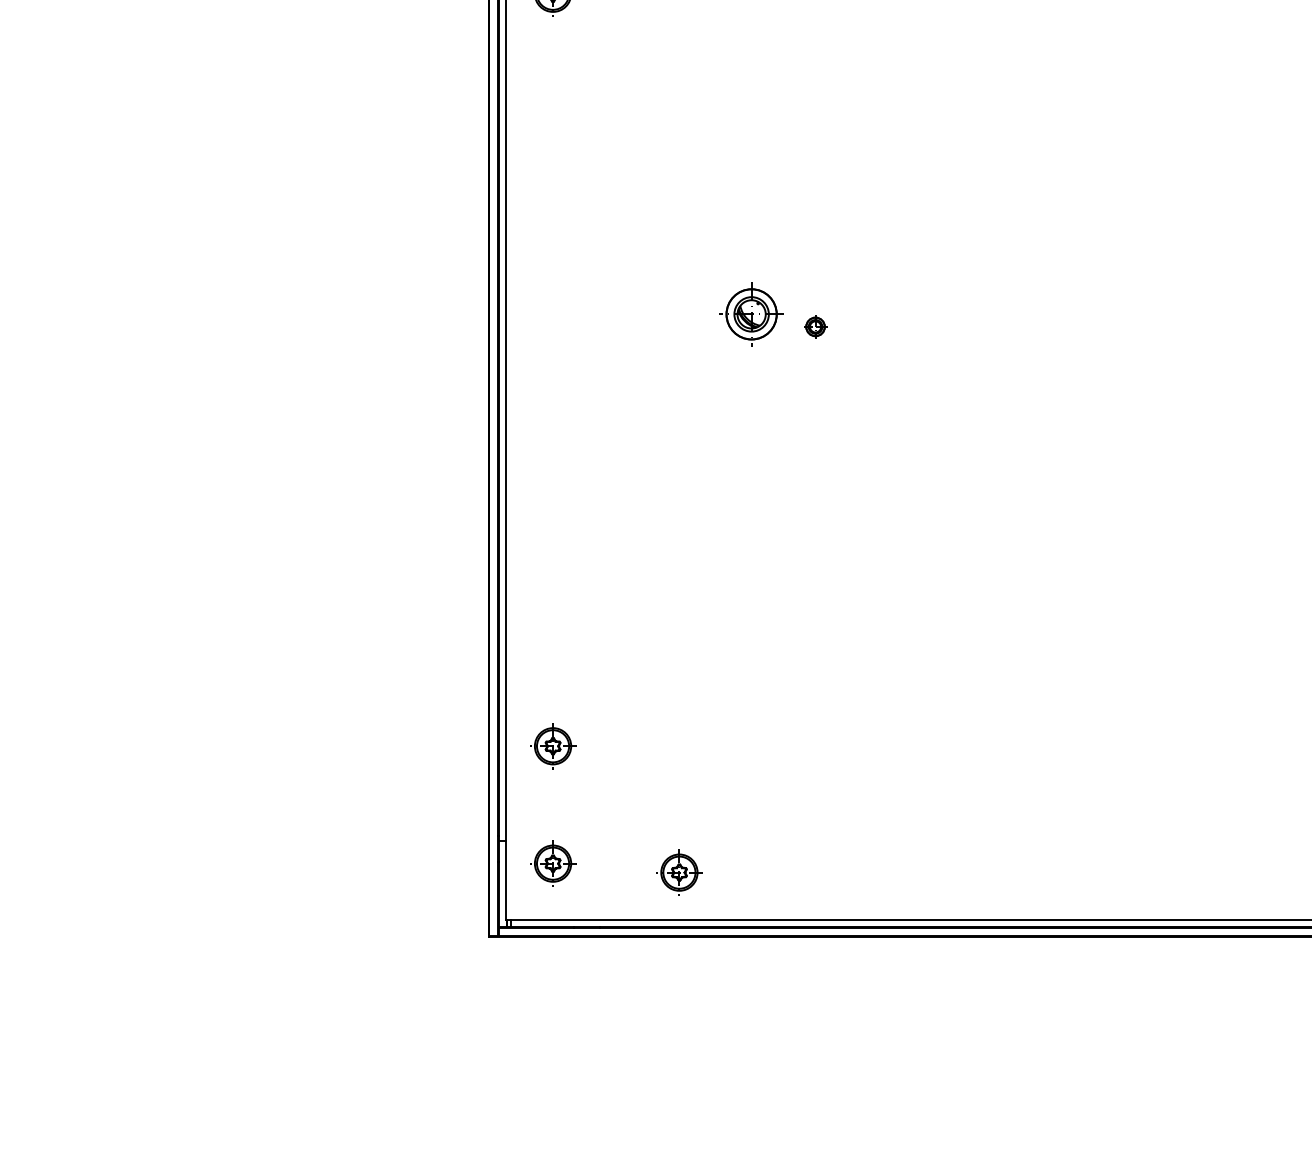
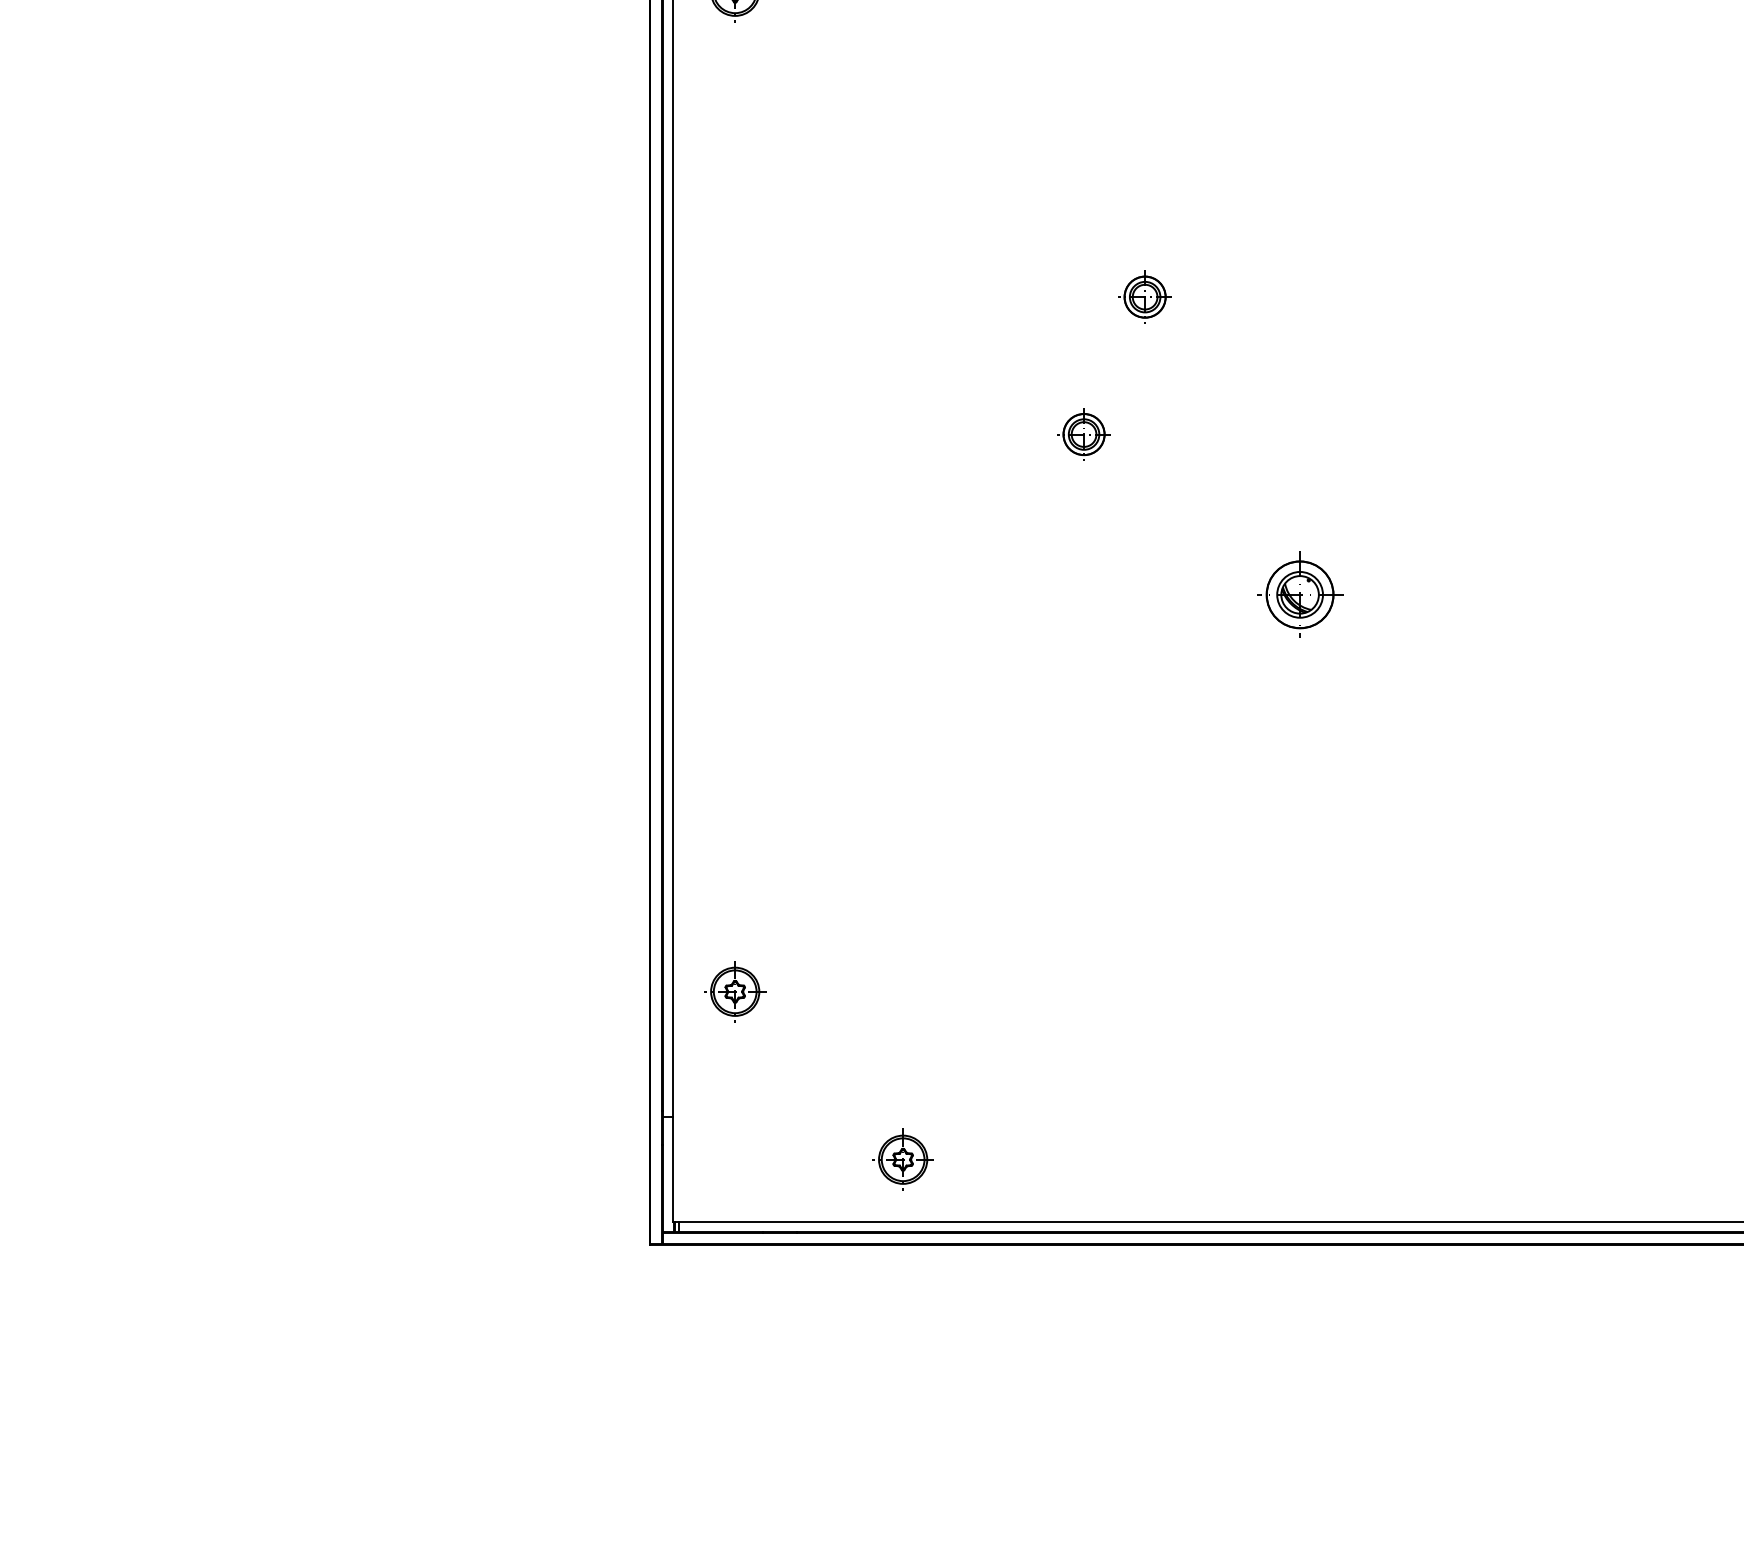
part: (861, 223) -> (1144, 296), added
part: (751, 314) -> (1300, 594), moved
part: (815, 326) -> (1083, 434), size x1.67
part: (553, 863) -> (735, 1147), removed

